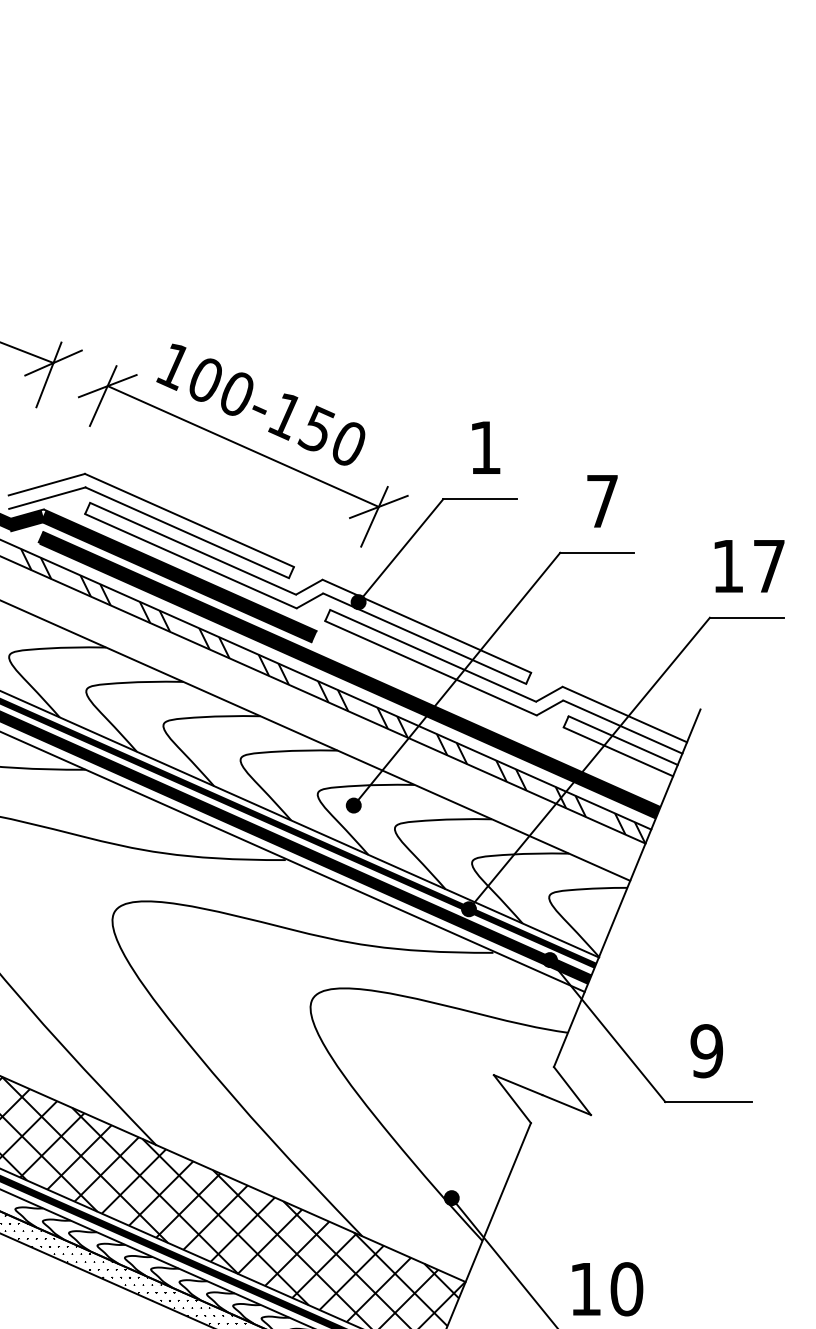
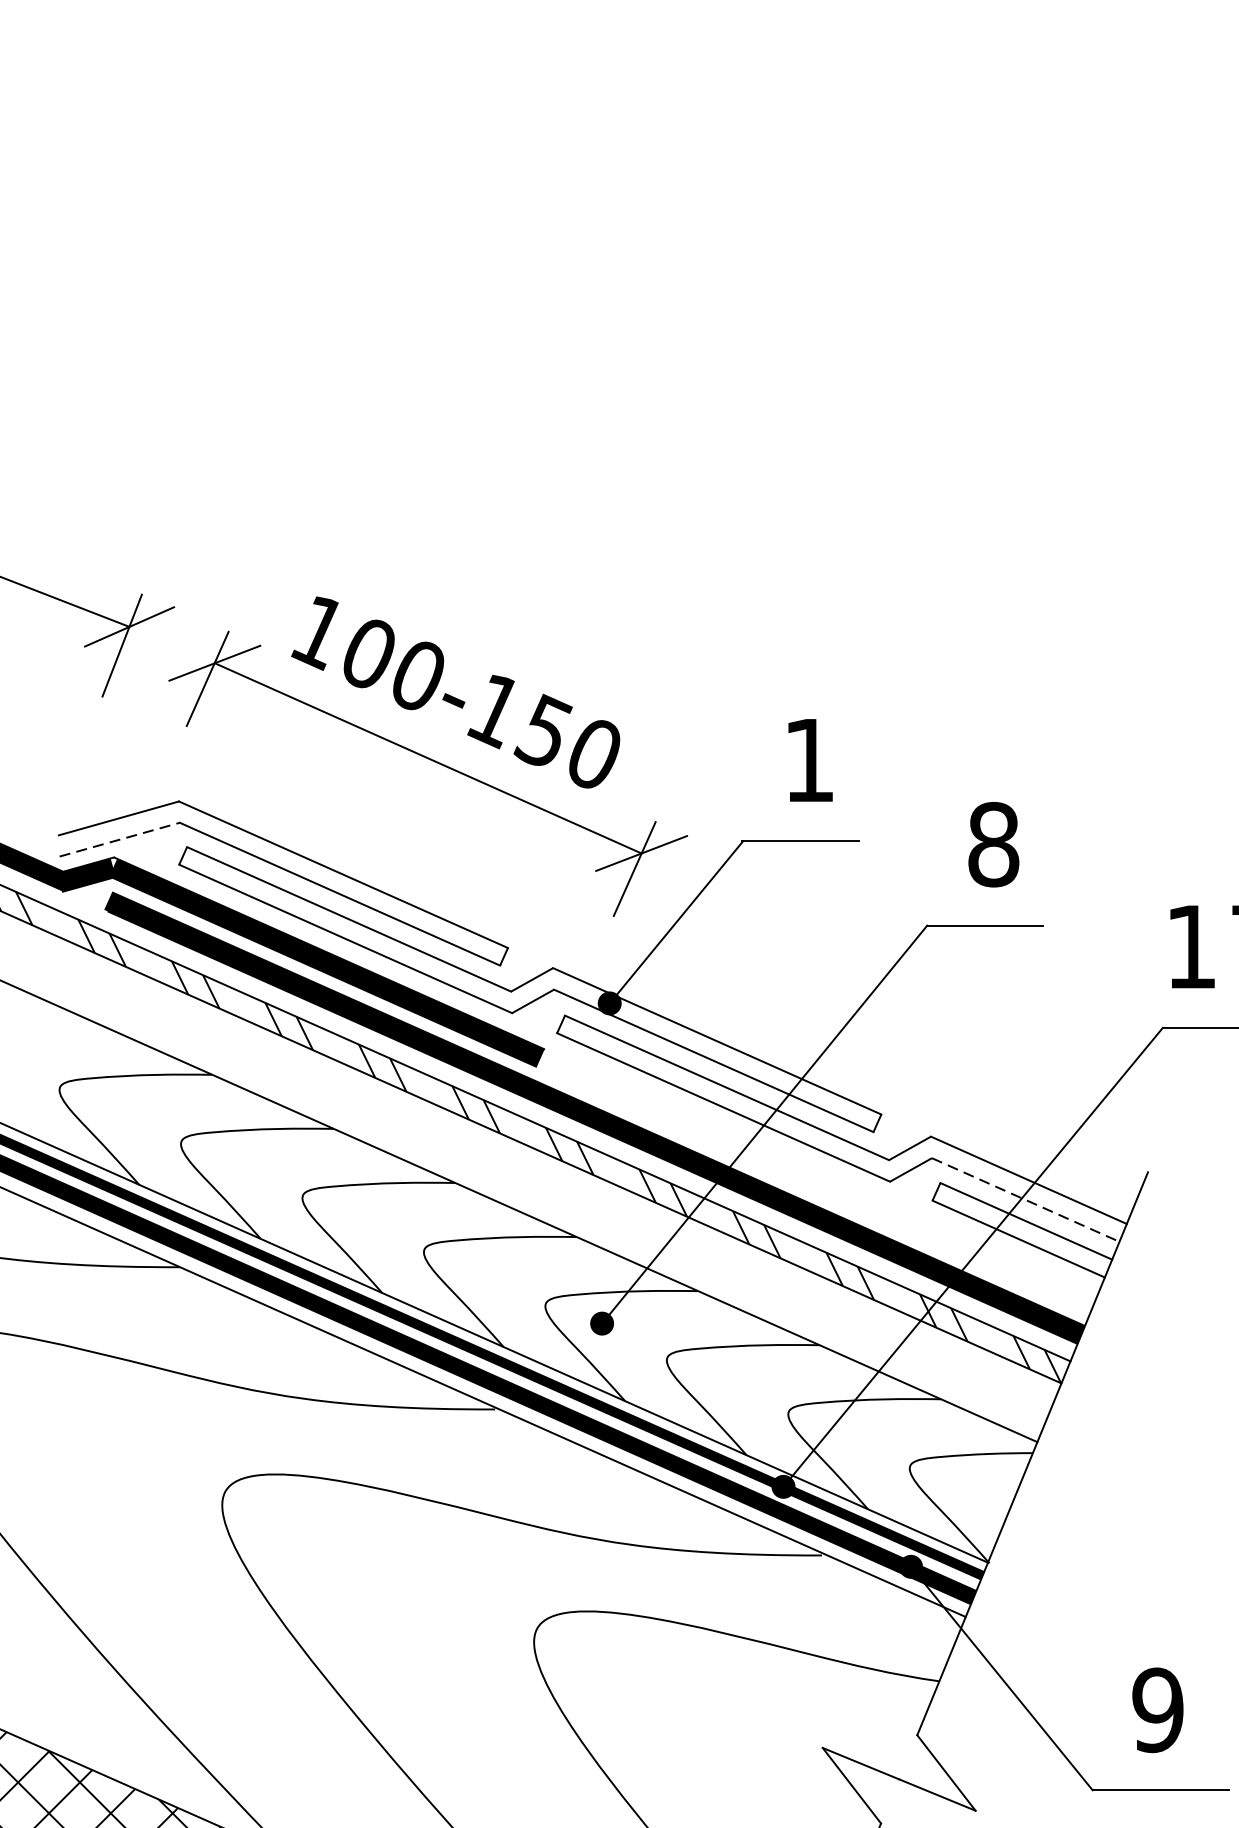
line: (47, 498) -> (119, 840), solid -> dashed
text: (602, 501) -> (993, 844), 7 -> 8
line: (623, 727) -> (1026, 1200), solid -> dashed

